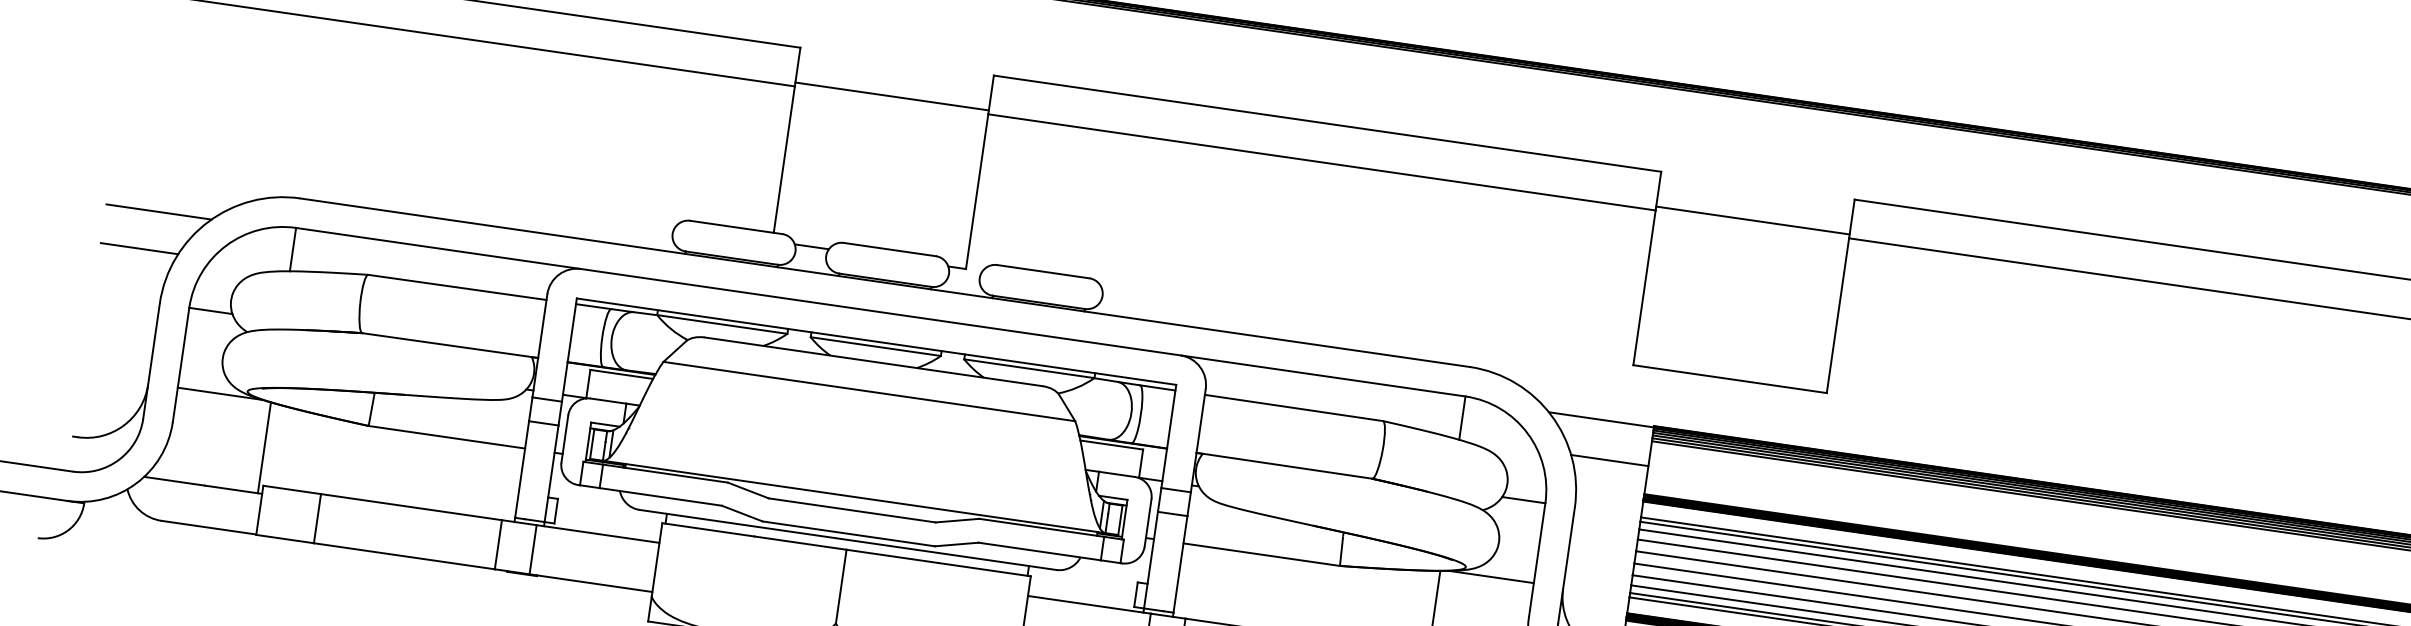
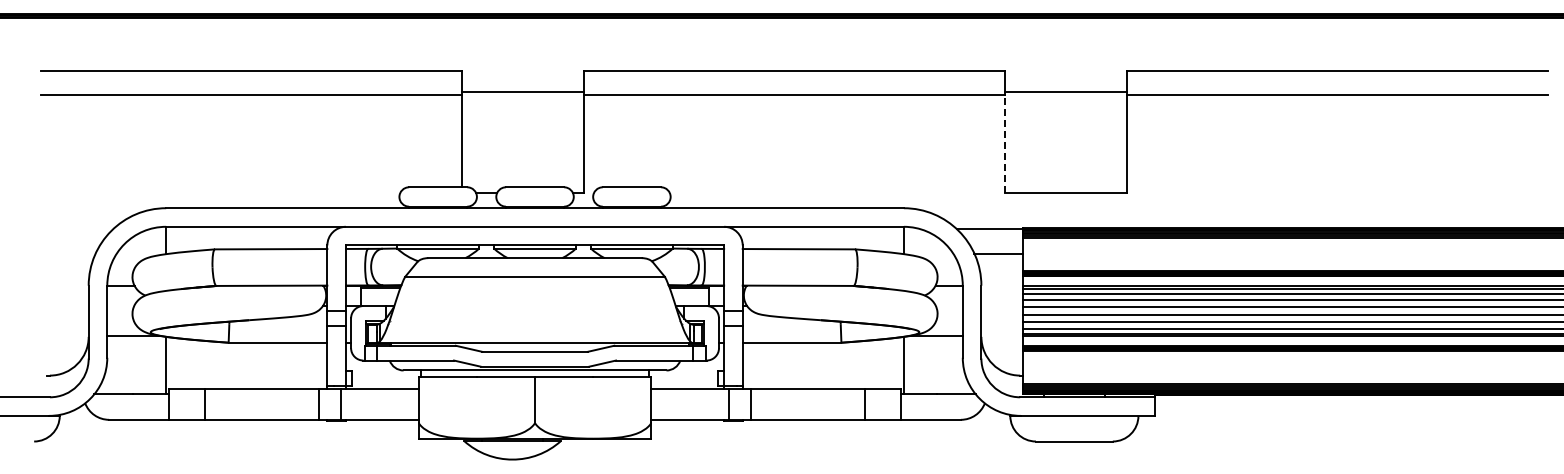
line: (158, 212) -> (79, 229), removed
line: (138, 248) -> (70, 253), removed
line: (1643, 287) -> (1004, 143), solid -> dashed

